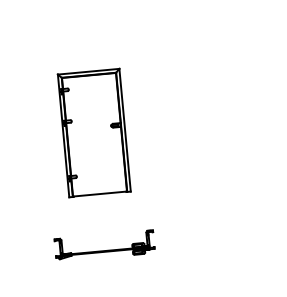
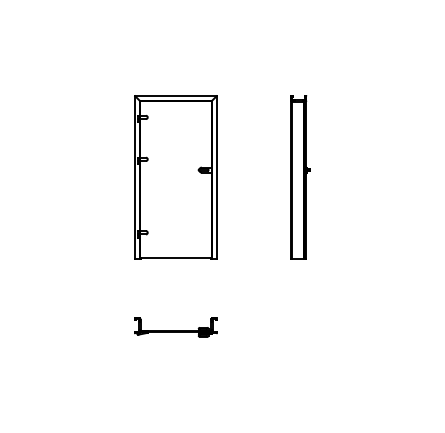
part: (188, 124) -> (300, 177), added
part: (104, 246) -> (175, 327), size x0.62

